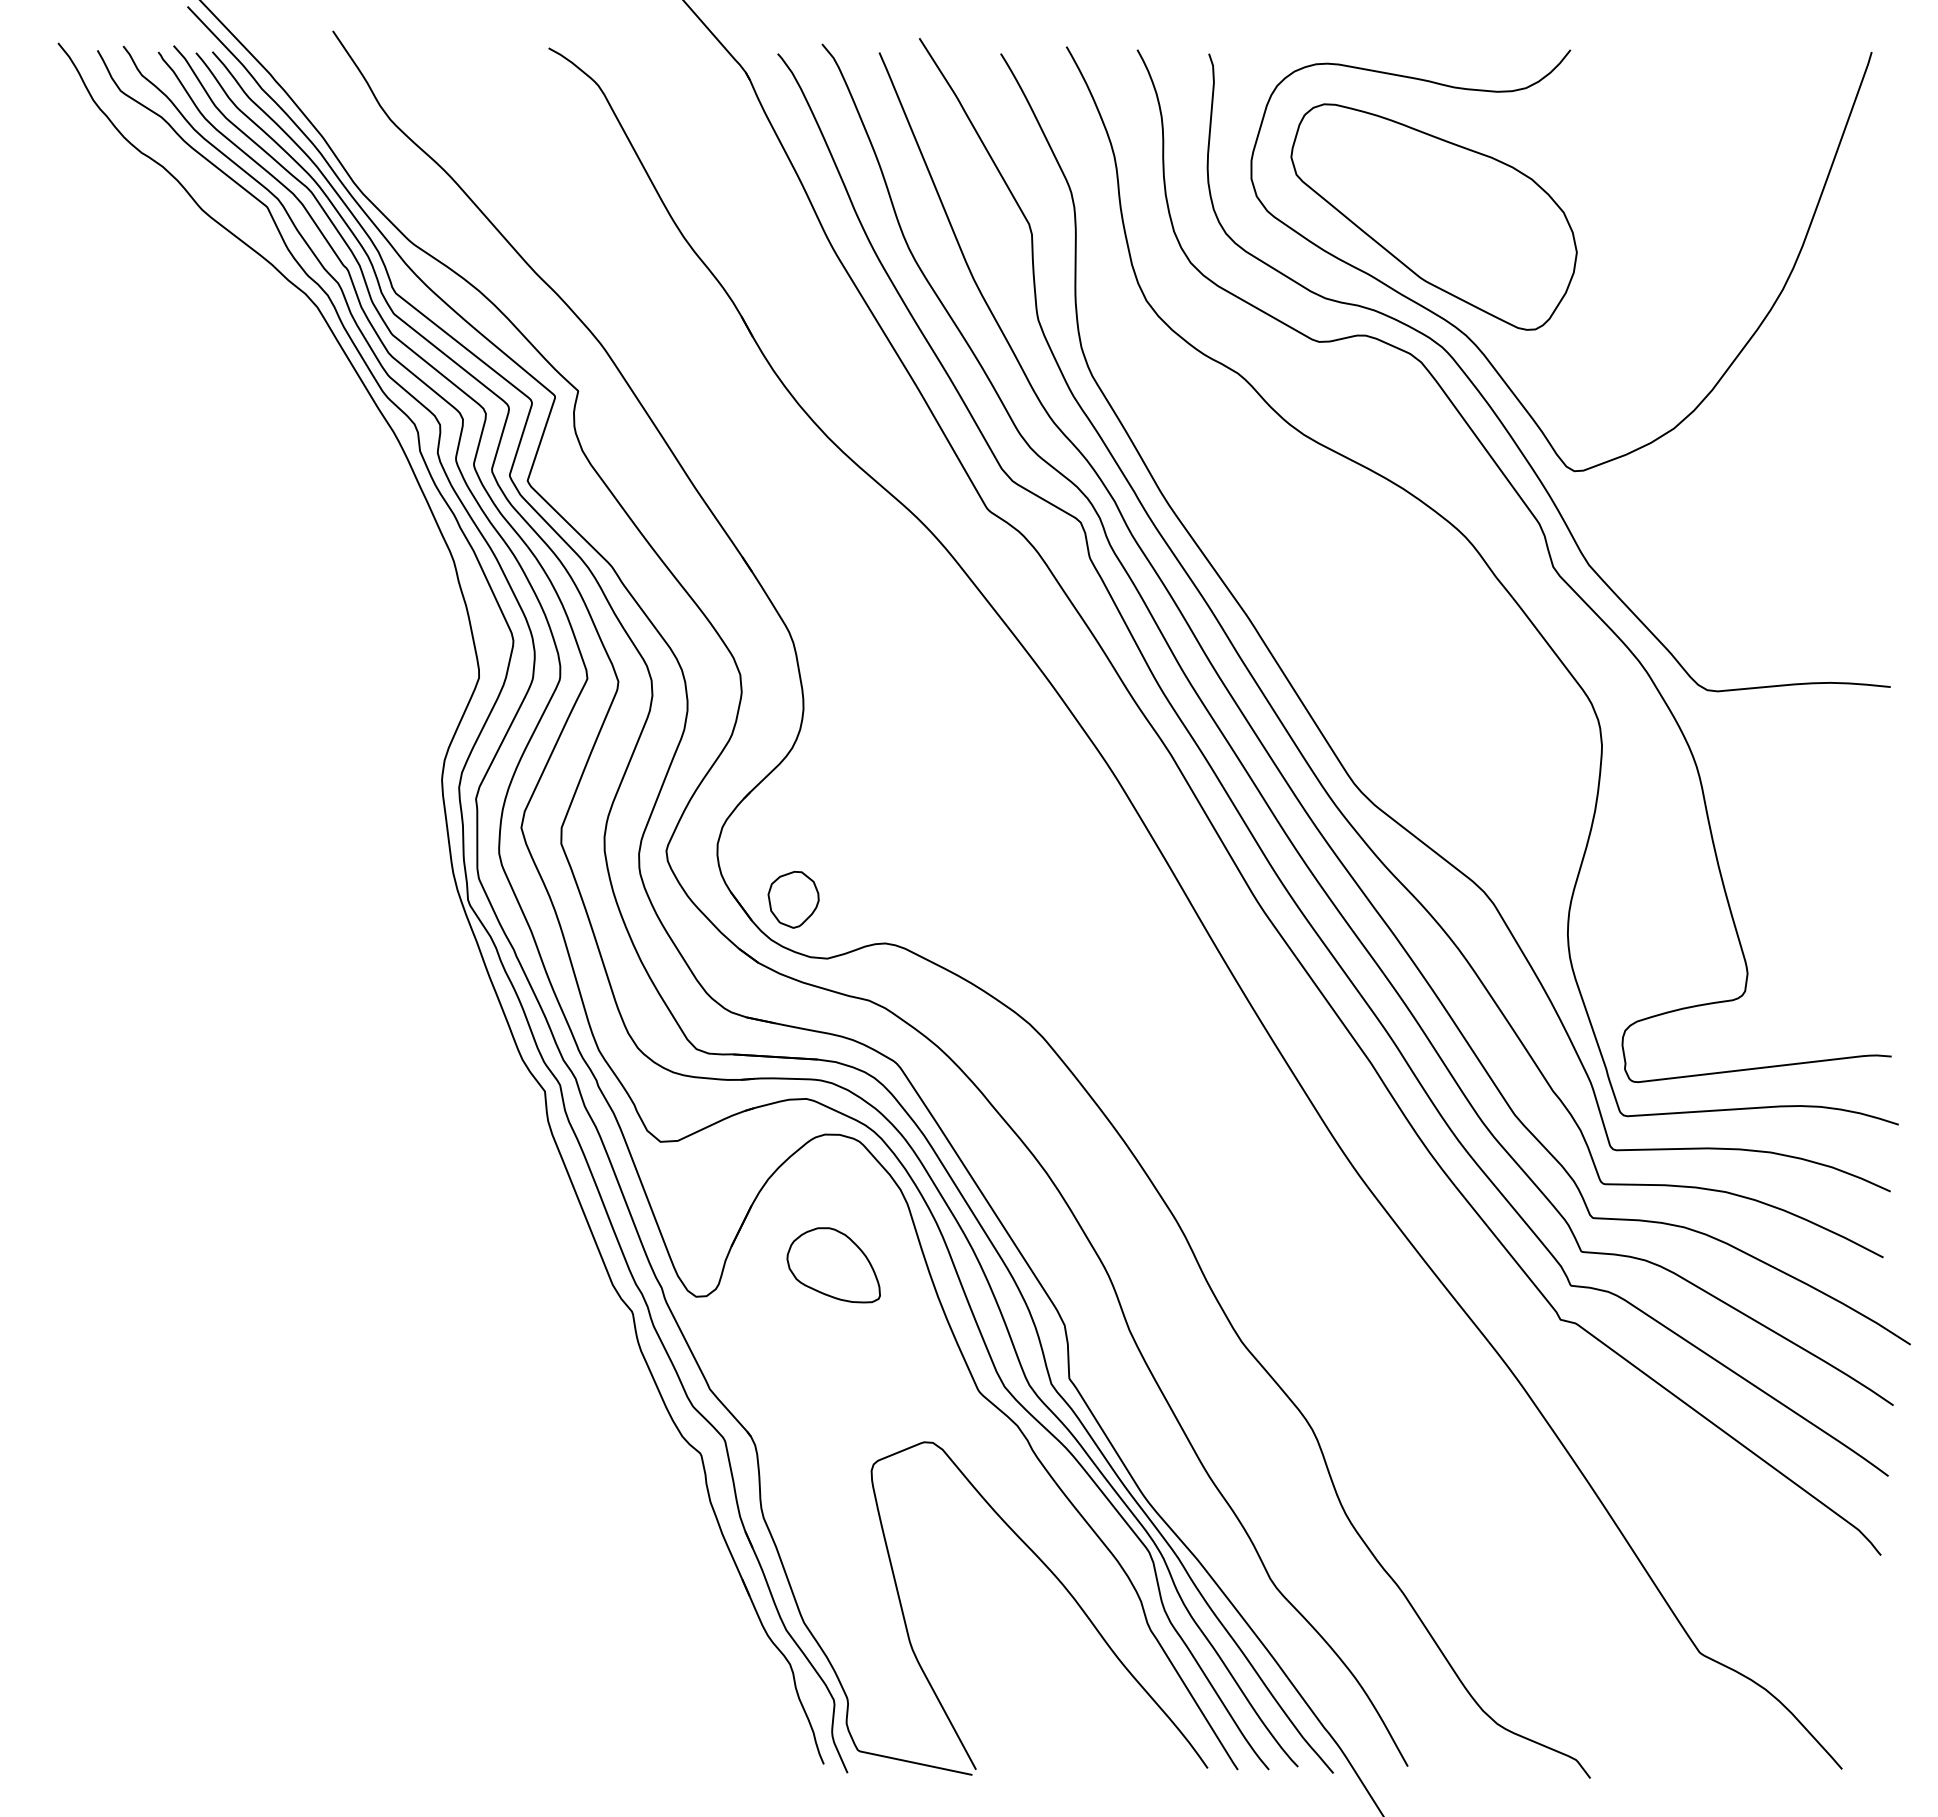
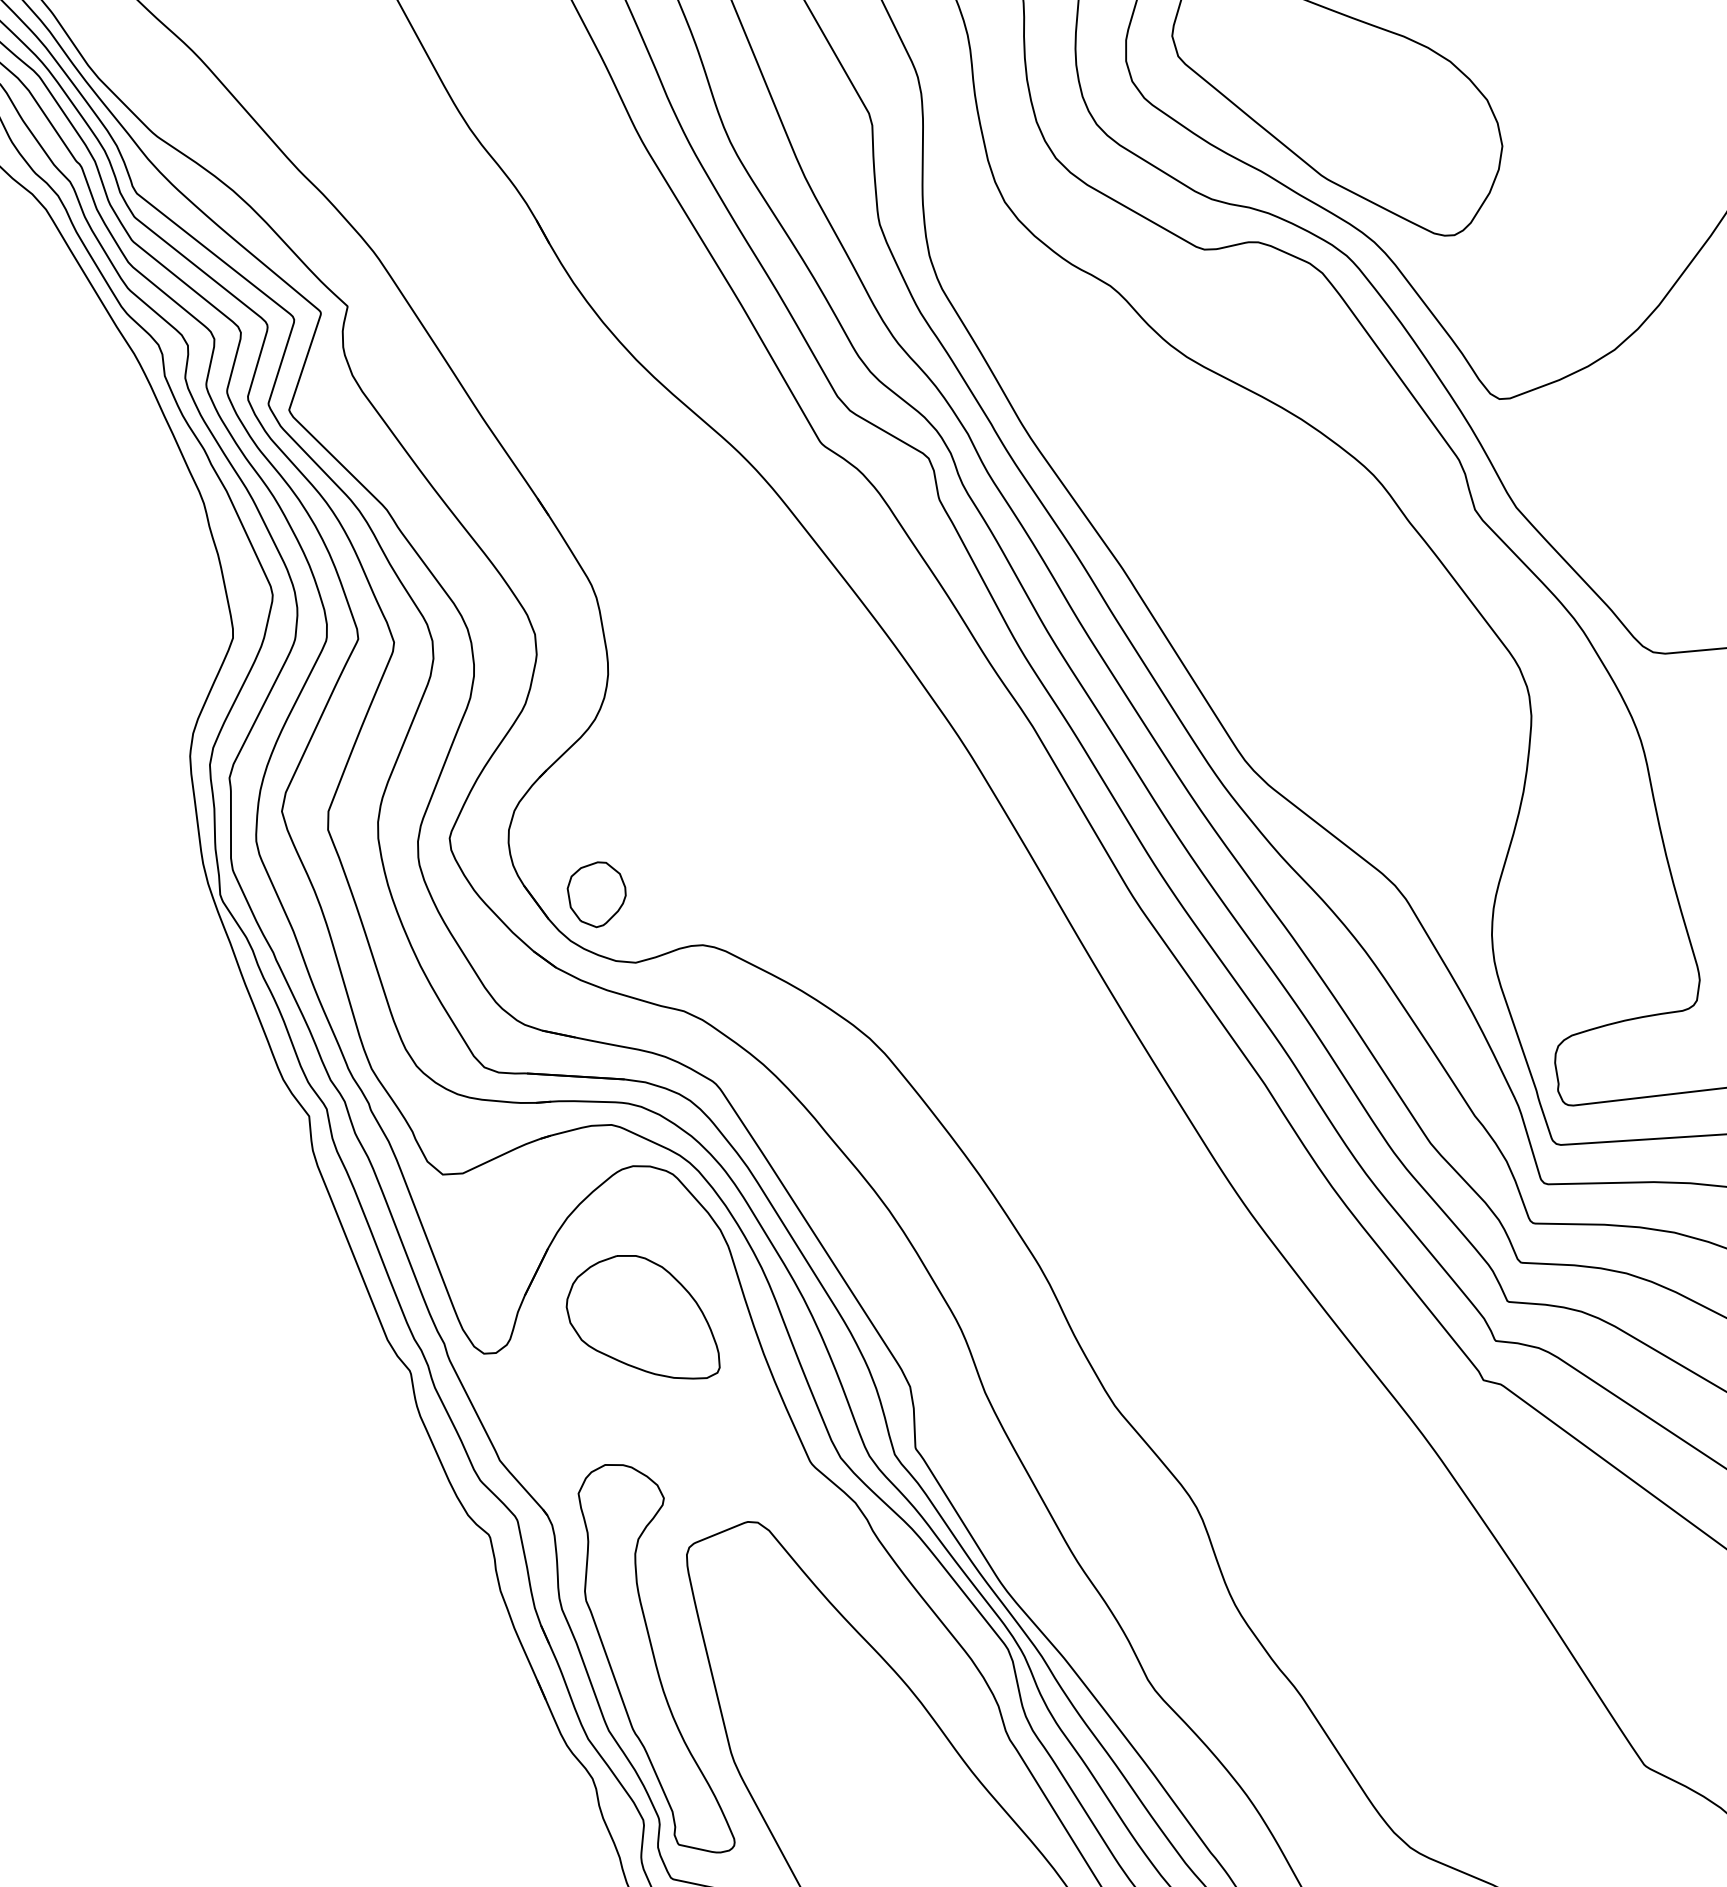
part: (833, 1265) -> (642, 1317), size x1.43
part: (845, 1560) -> (656, 1658), added

